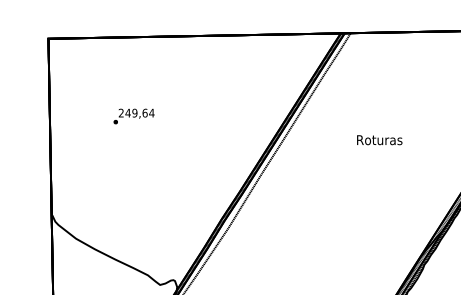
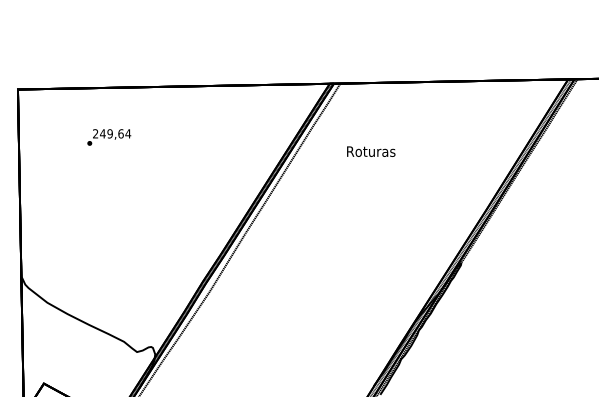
text: (134, 116) -> (109, 137), moved
text: (379, 140) -> (371, 151), moved

